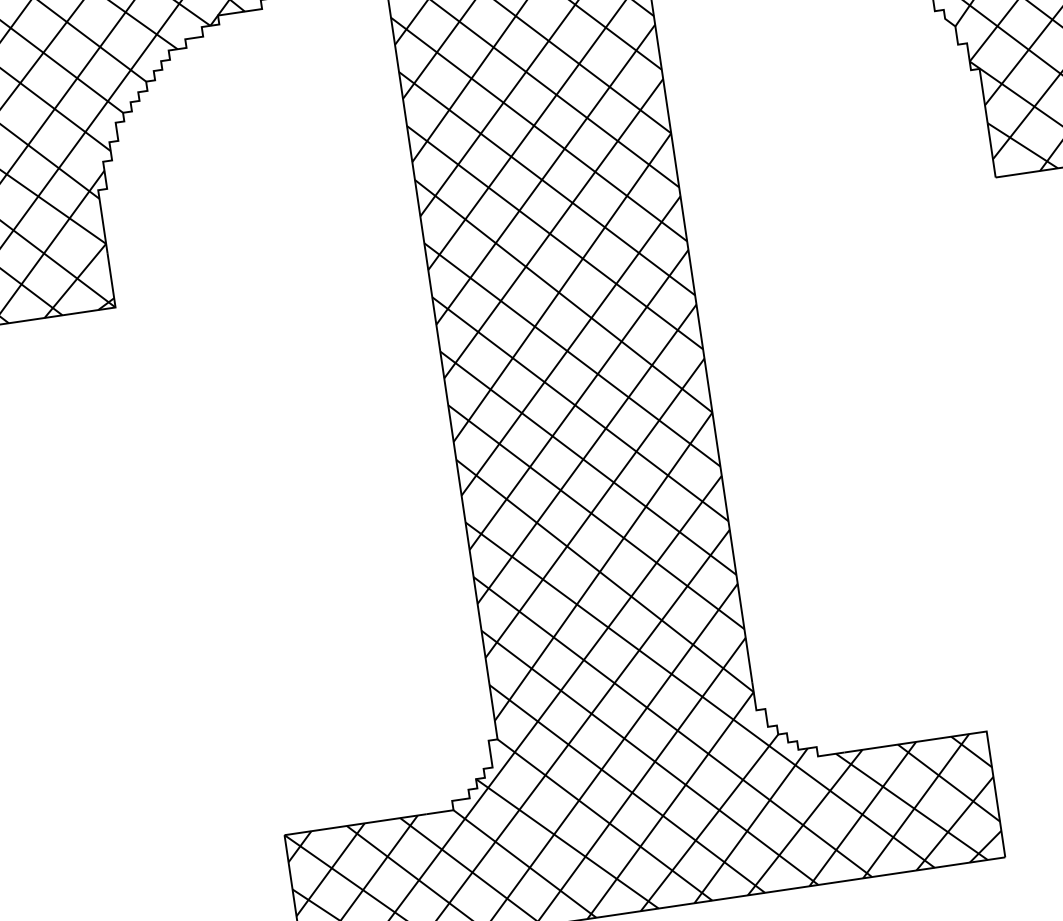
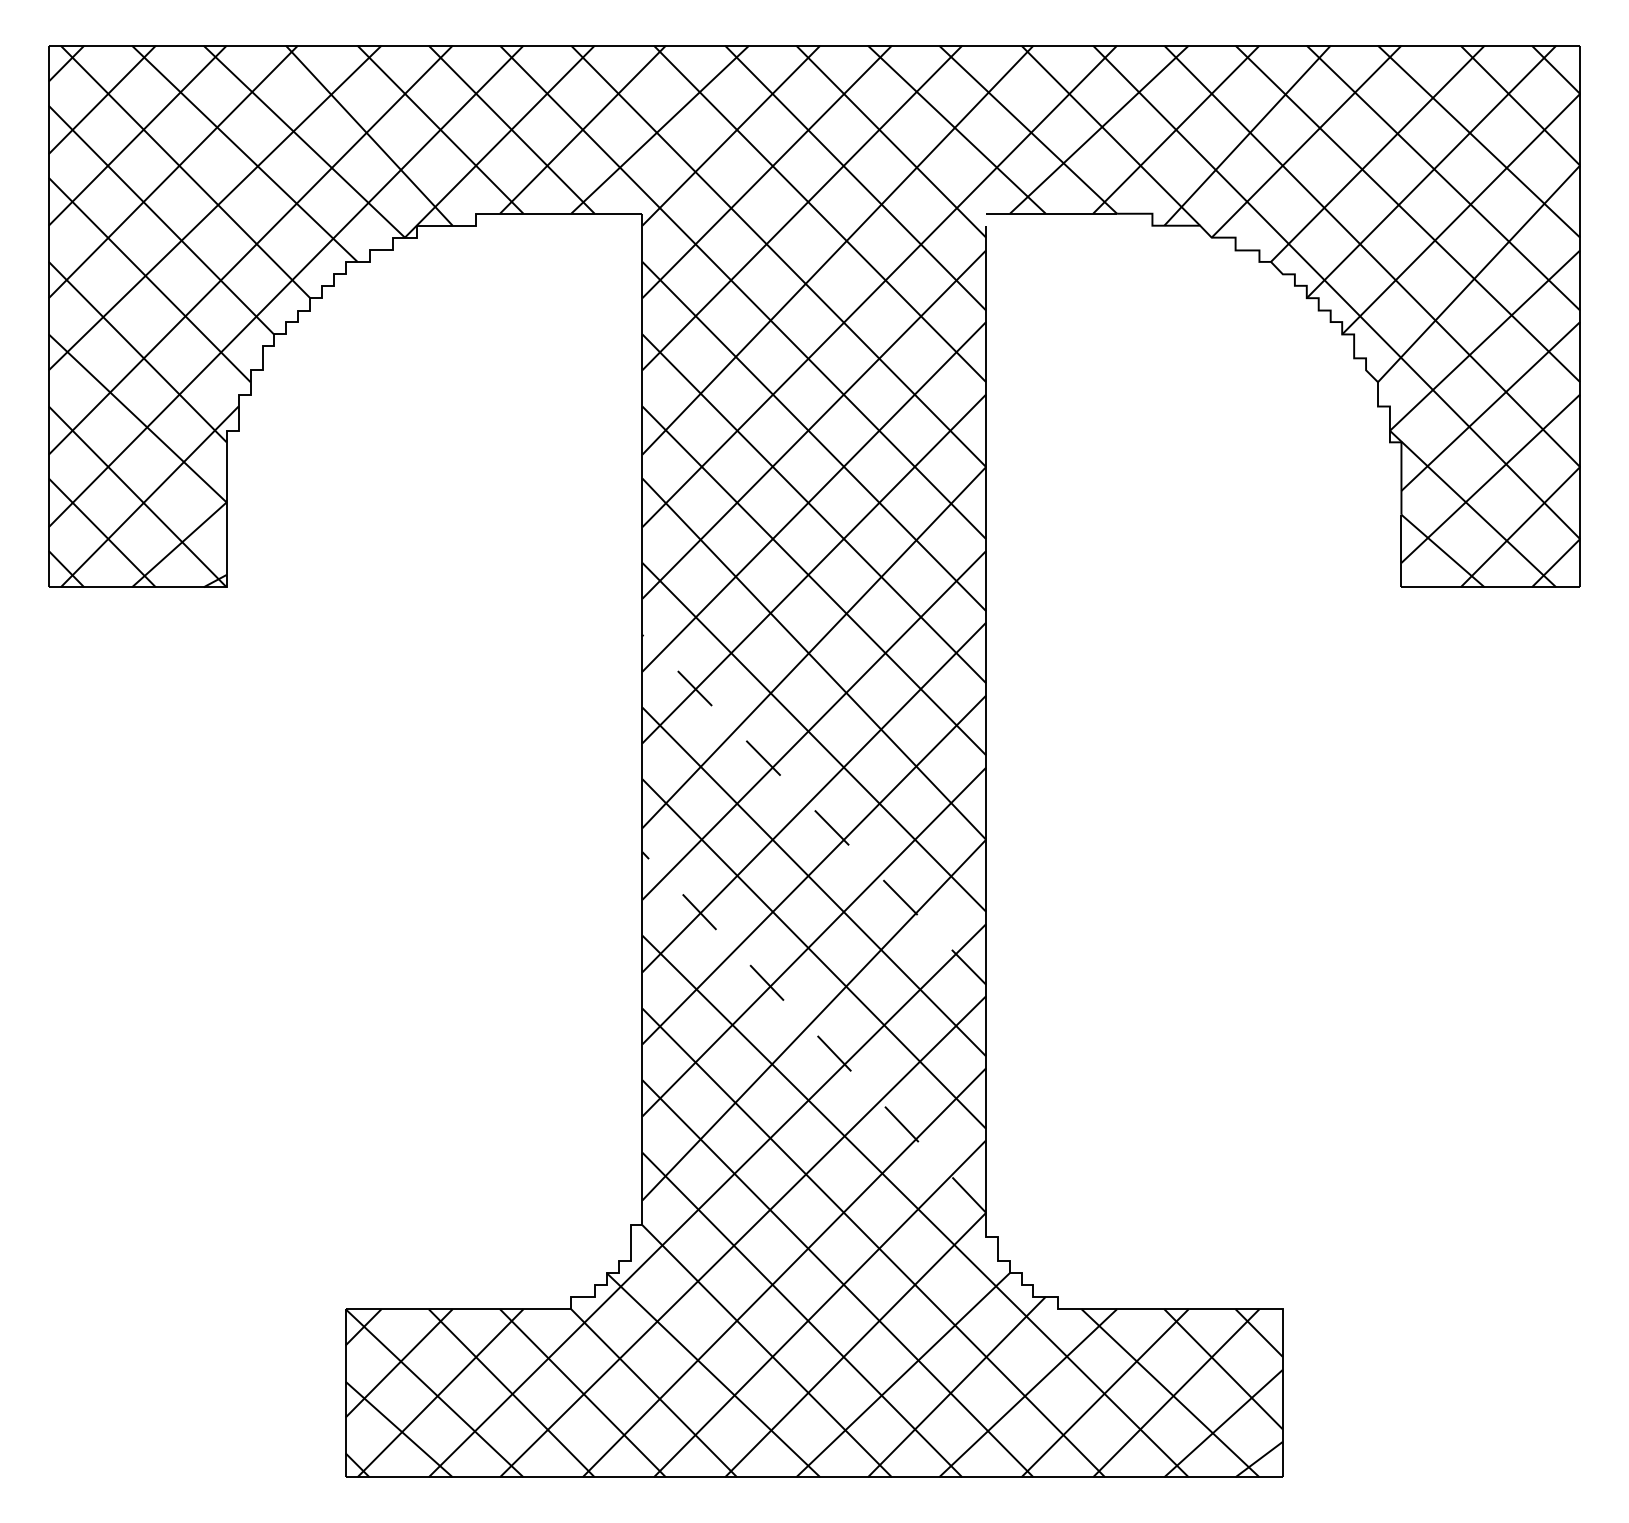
line: (579, 409) -> (813, 809), solid -> dashed
line: (604, 576) -> (813, 1032), solid -> dashed

